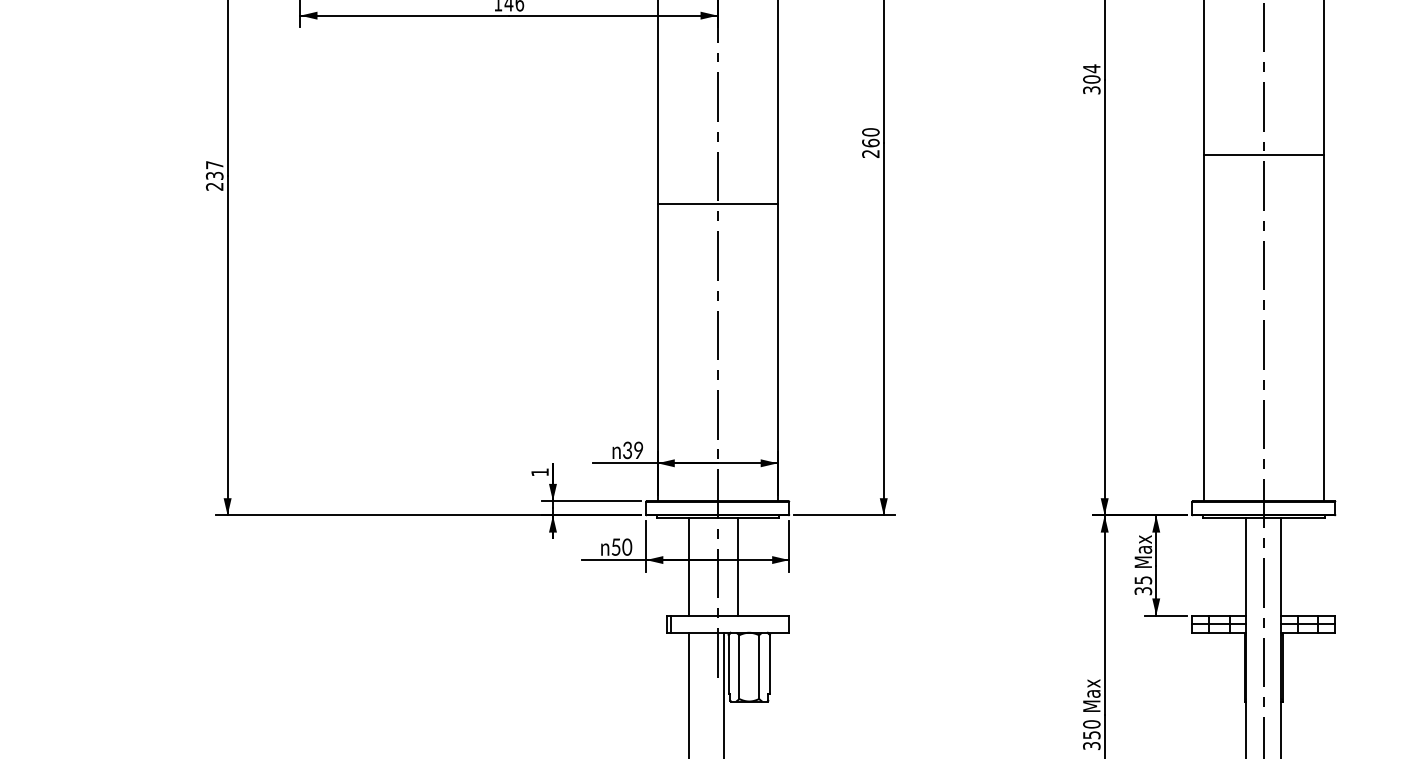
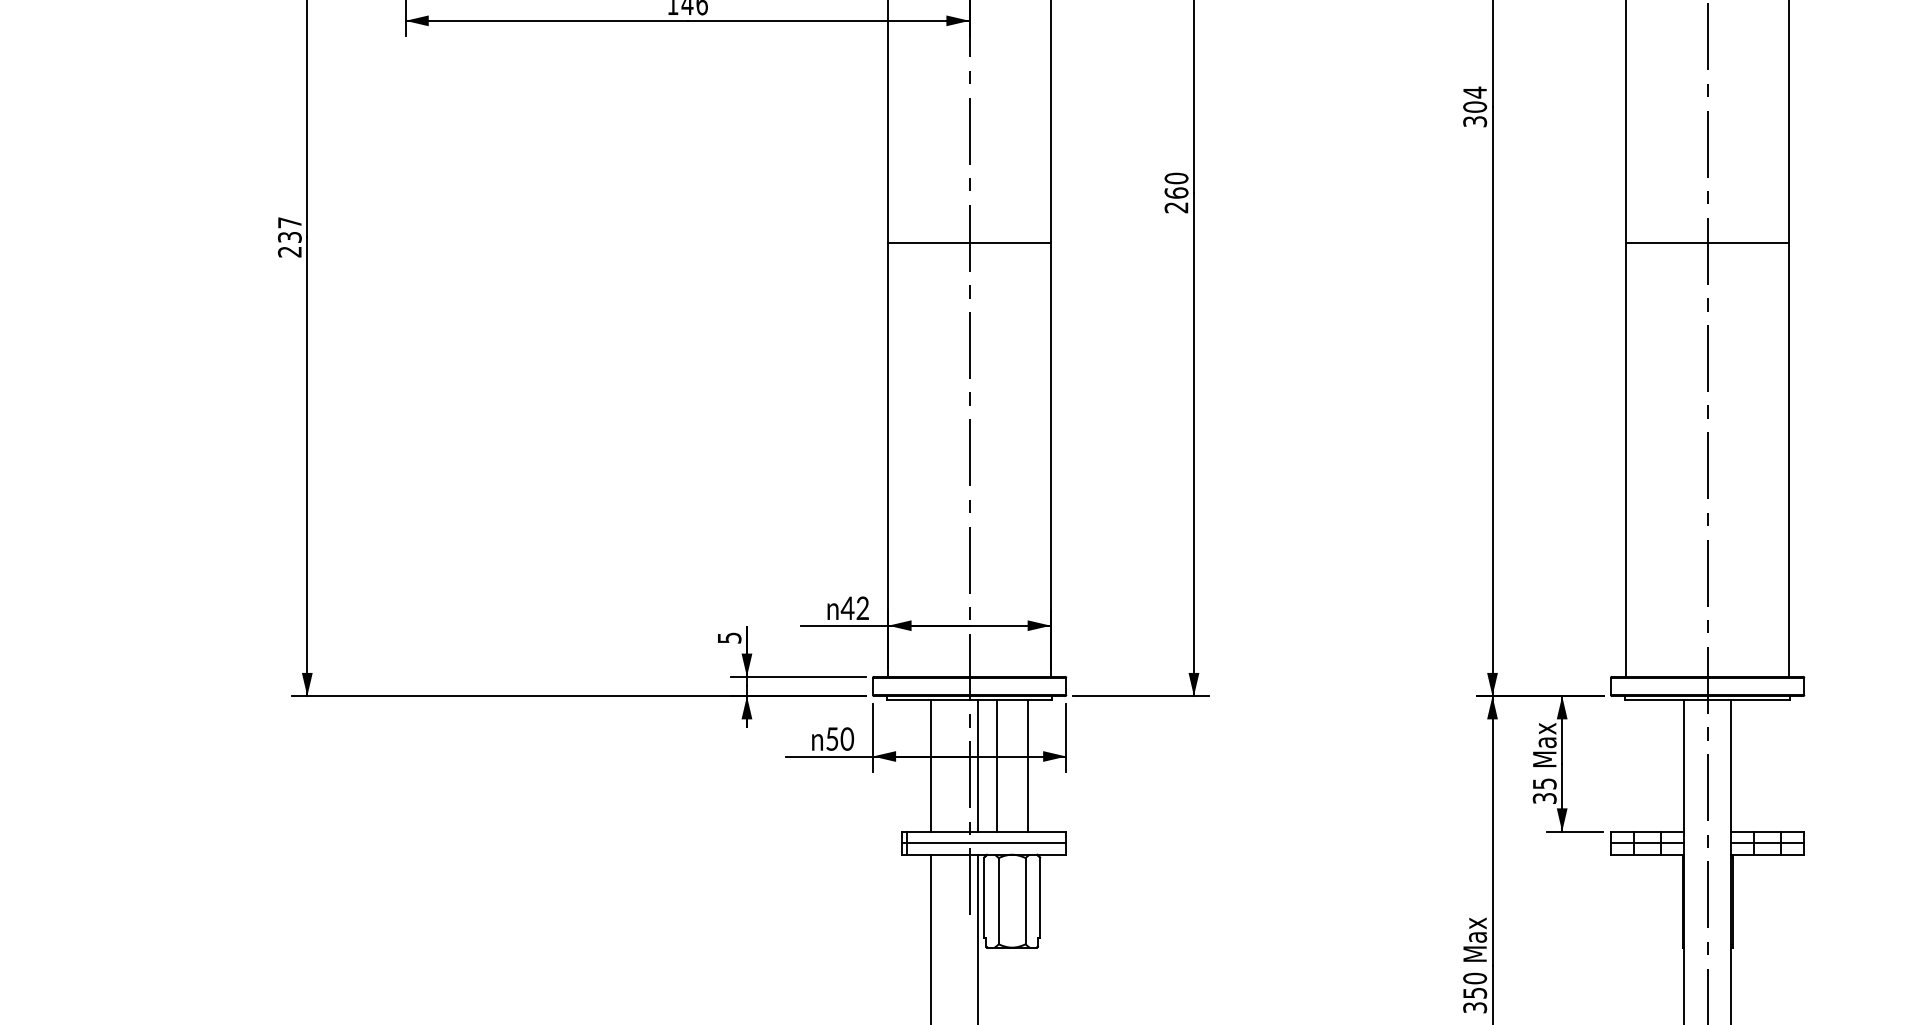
line: (1263, 155) -> (1707, 243), moved
line: (717, 204) -> (969, 243), moved
text: (632, 450) -> (854, 608), 39 -> 42
text: (540, 472) -> (729, 637), 1 -> 5
line: (723, 566) -> (977, 765), added
line: (760, 566) -> (1027, 765), added
line: (728, 624) -> (983, 843), added

